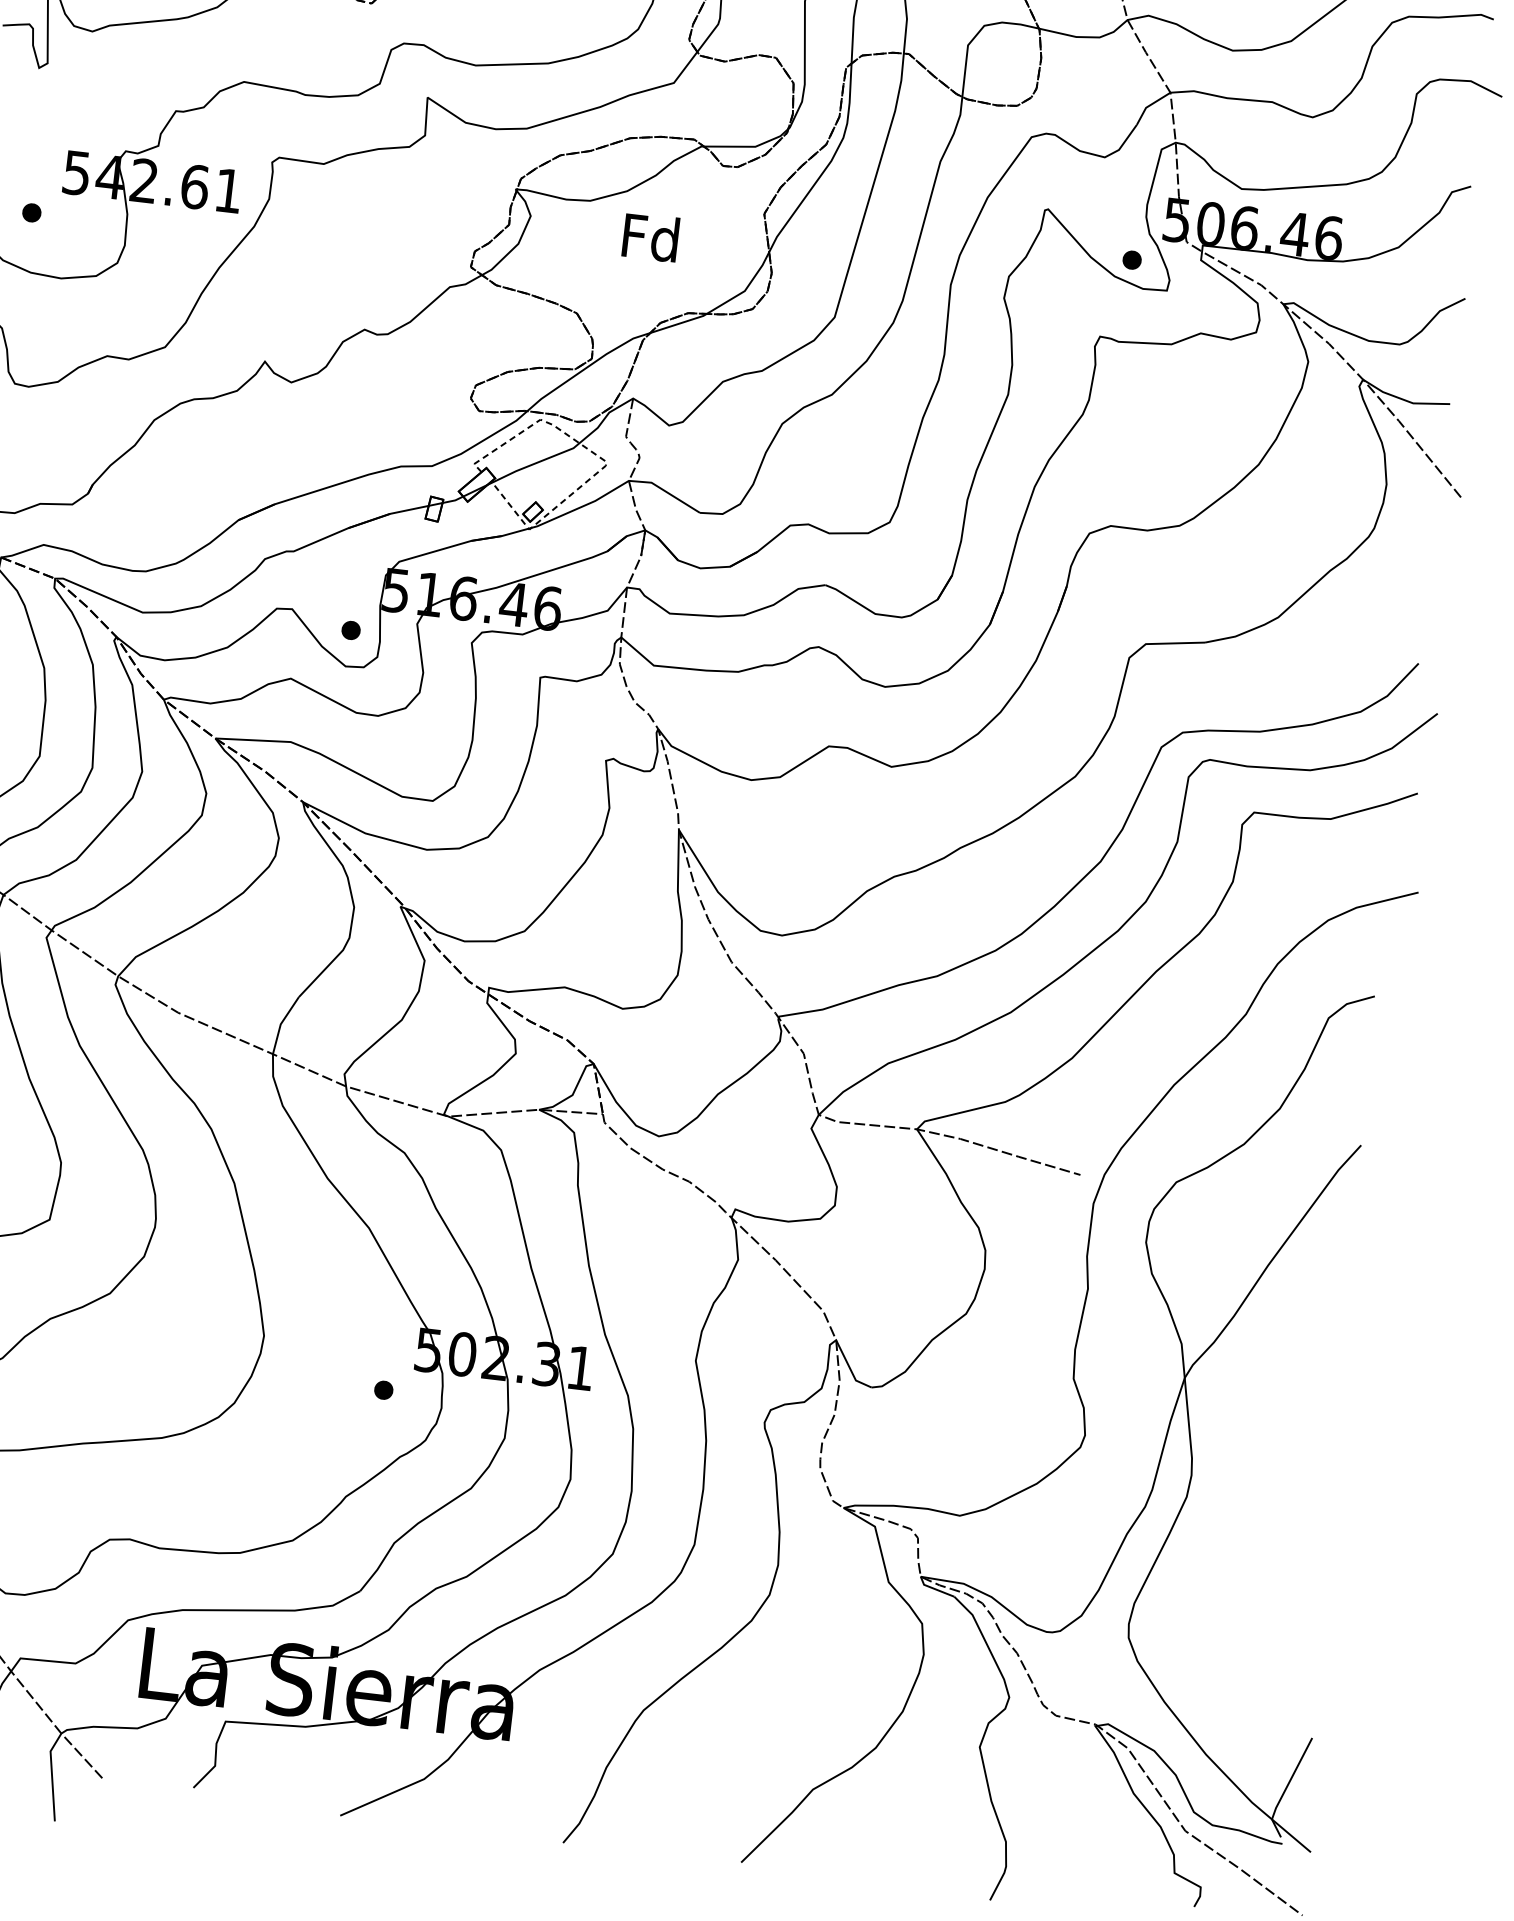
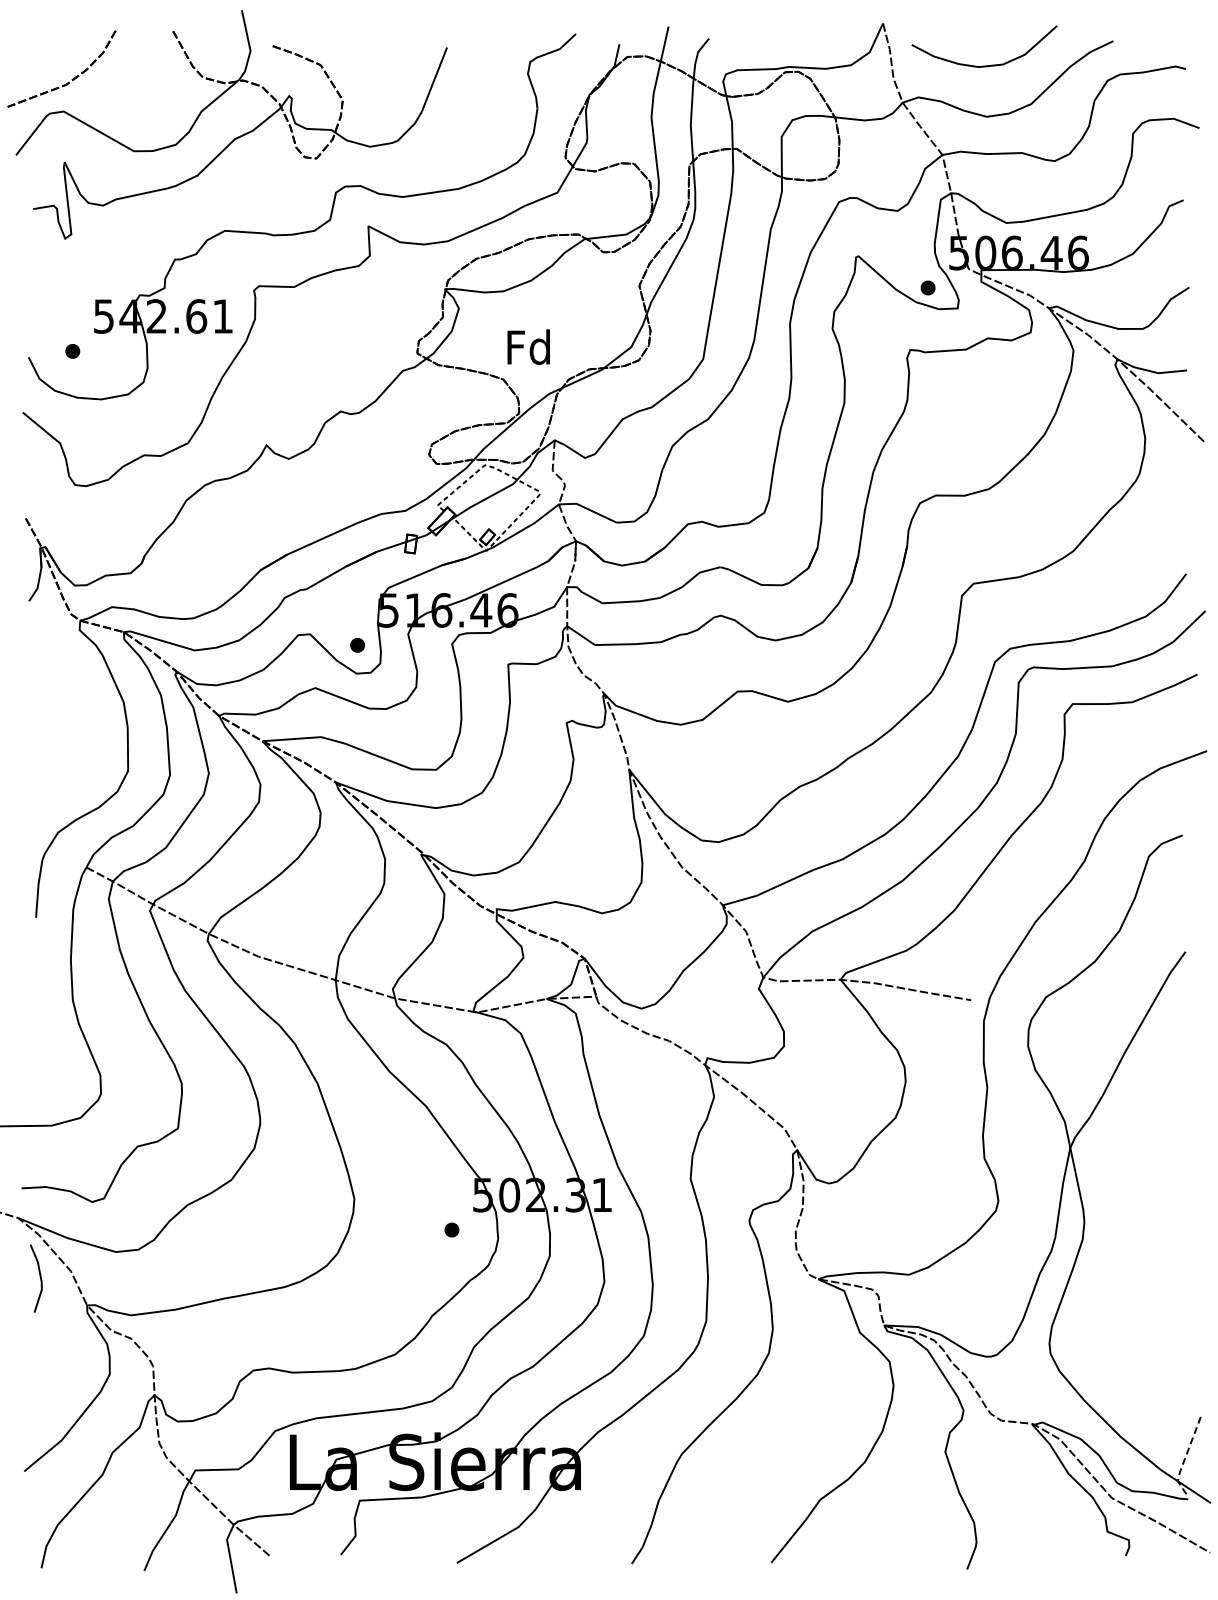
text: (650, 236) -> (528, 346), moved
line: (1285, 1788) -> (1185, 1456), solid -> dashed

